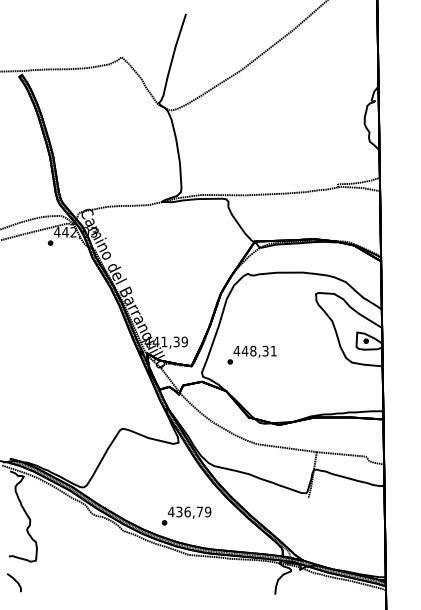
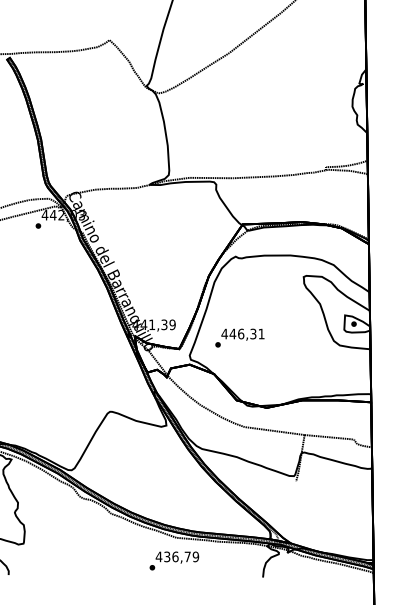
text: (253, 350) -> (241, 333), 448,31 -> 446,31
text: (186, 515) -> (174, 560), moved

